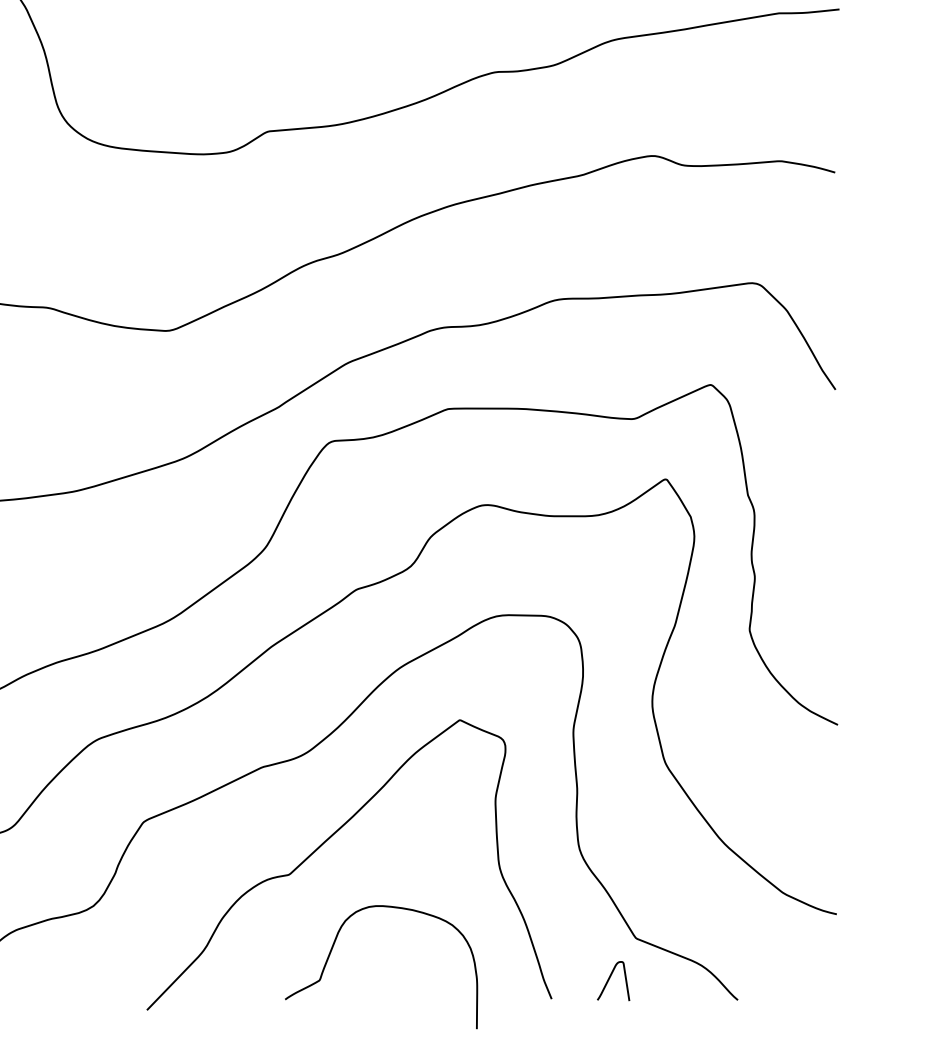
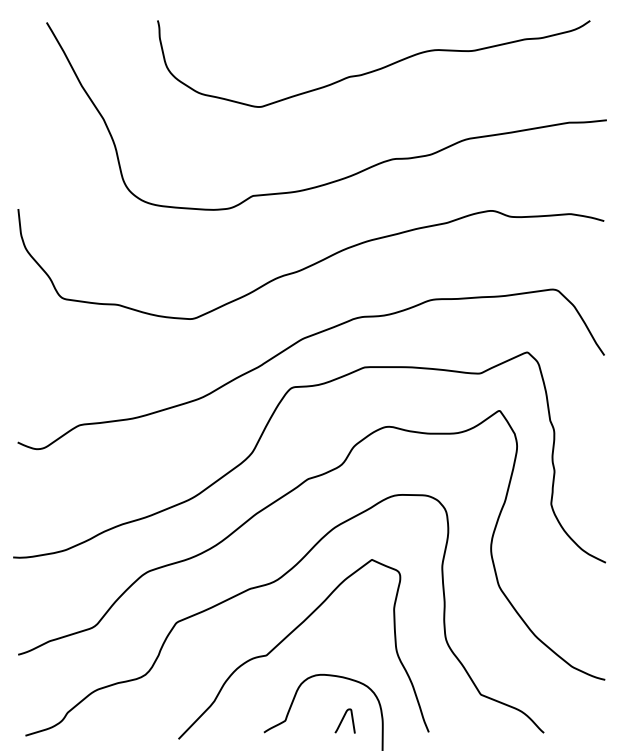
curve: (610, 978) -> (343, 719), moved

